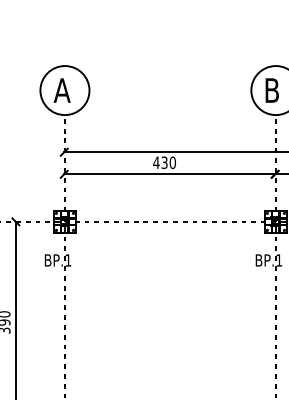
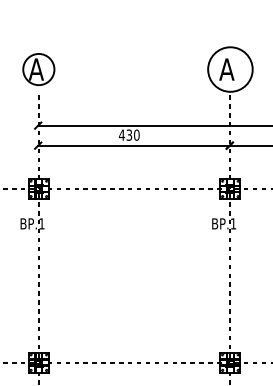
circle: (64, 90) -> (38, 69), size x0.7
text: (271, 90) -> (226, 69), B -> A

